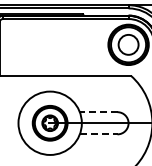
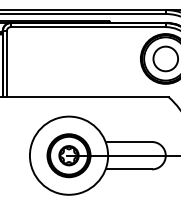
line: (98, 112) -> (128, 142), dashed -> solid
line: (98, 134) -> (128, 169), dashed -> solid

